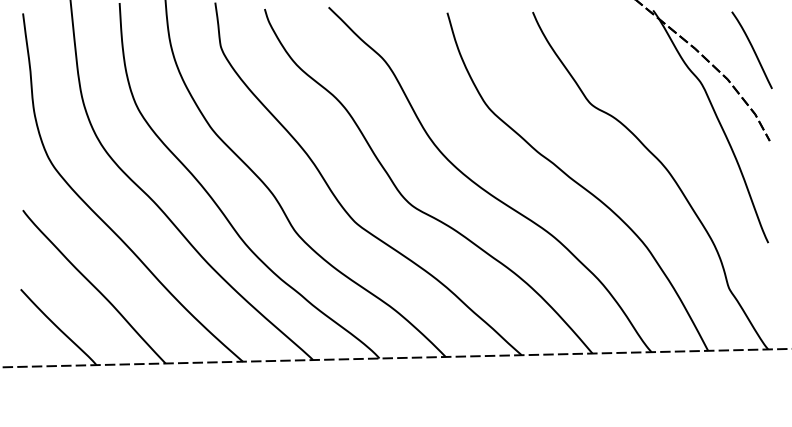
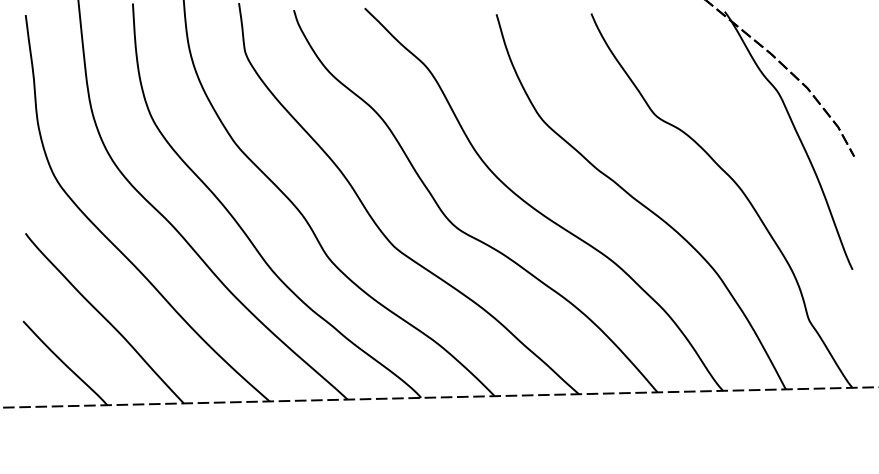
curve: (752, 49) -> (835, 55), removed

